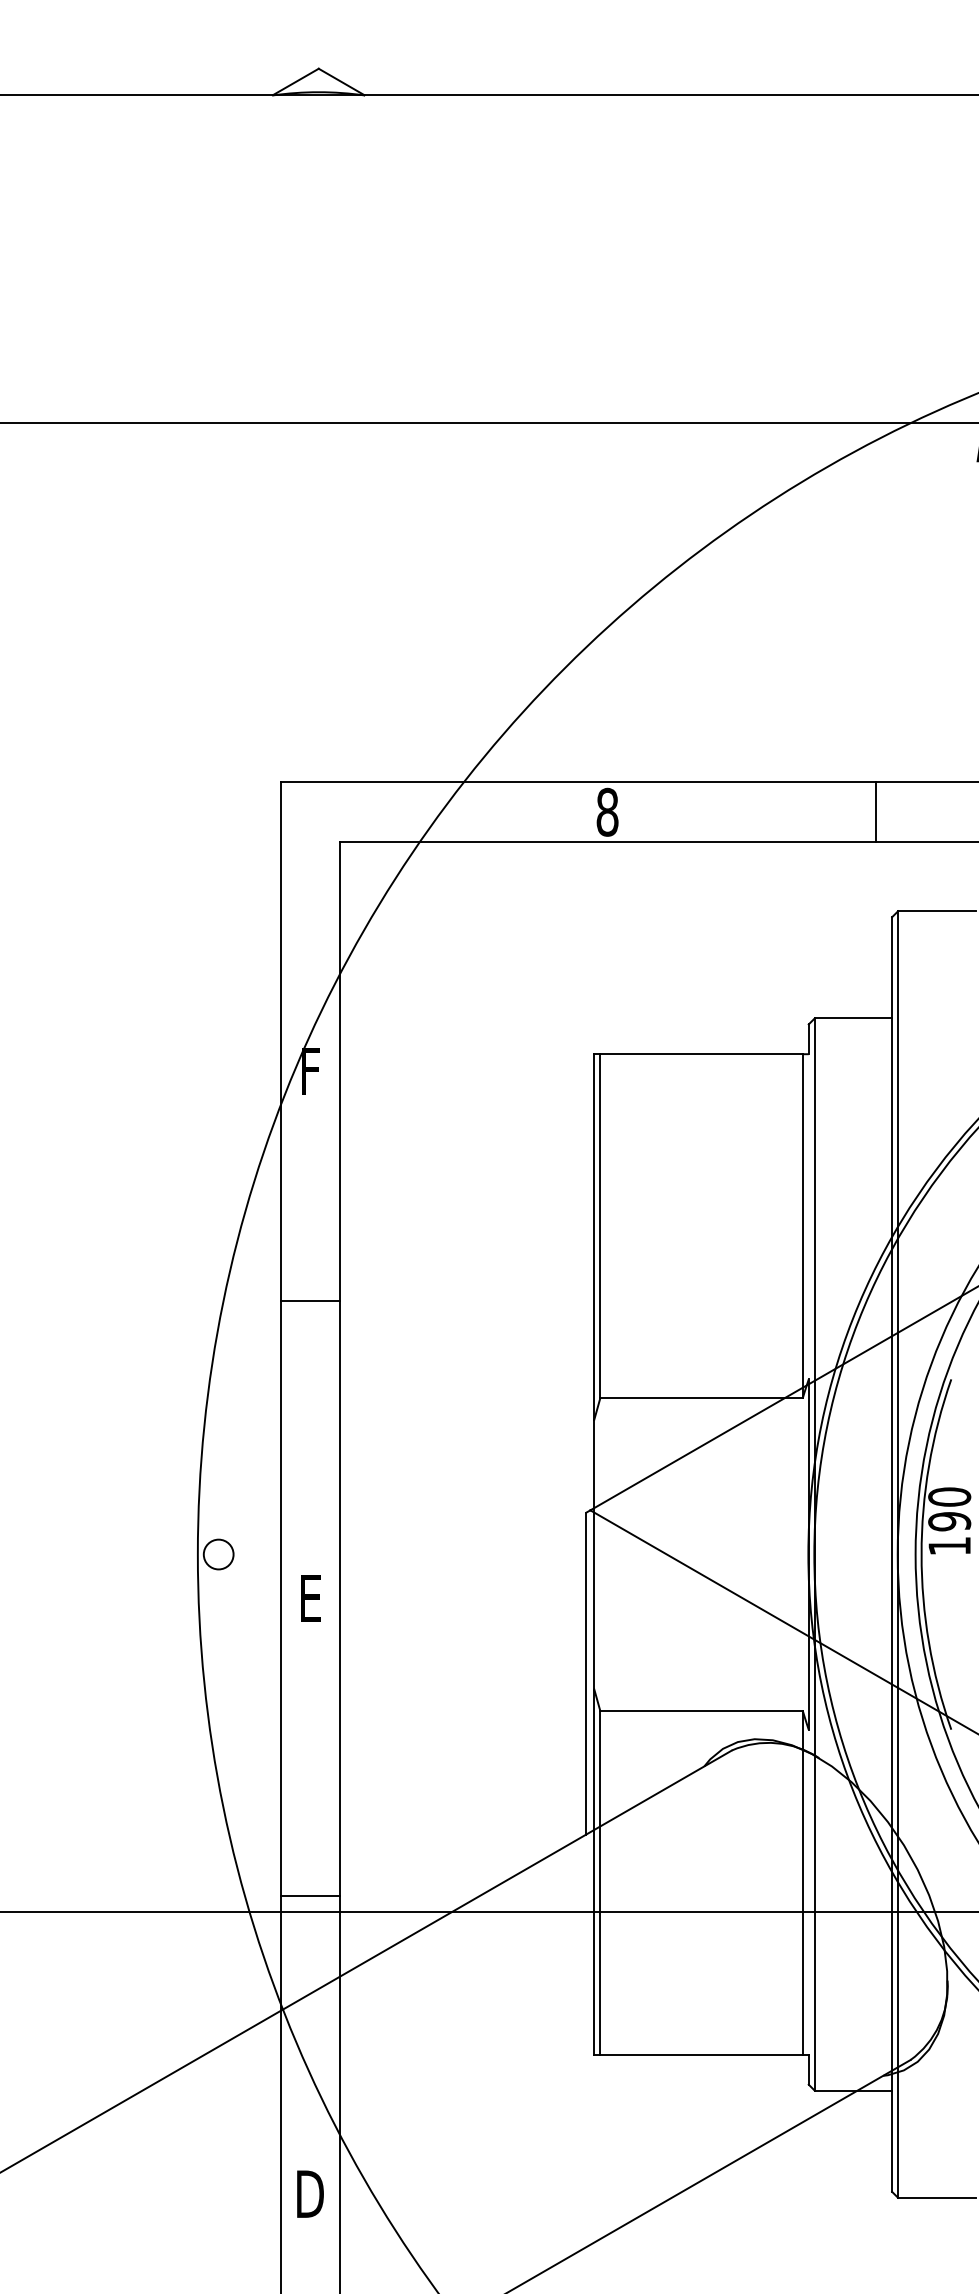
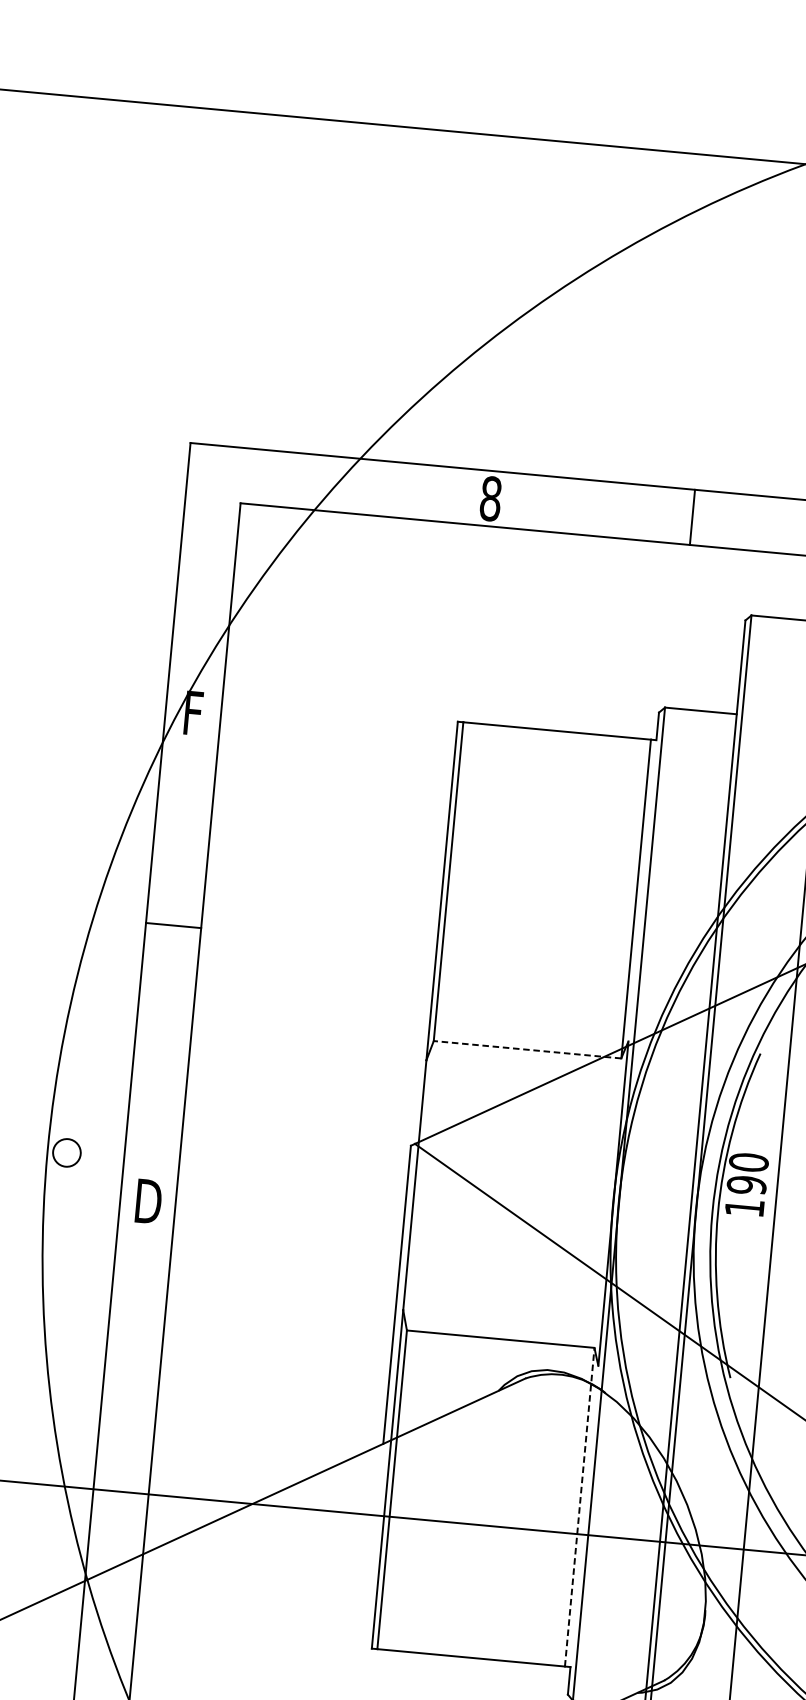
line: (876, 811) -> (692, 516), moved
line: (701, 1398) -> (527, 1049), solid -> dashed
text: (310, 1598) -> (148, 1201), E -> D
line: (802, 1882) -> (579, 1506), solid -> dashed
line: (310, 1896) -> (122, 1477), removed

